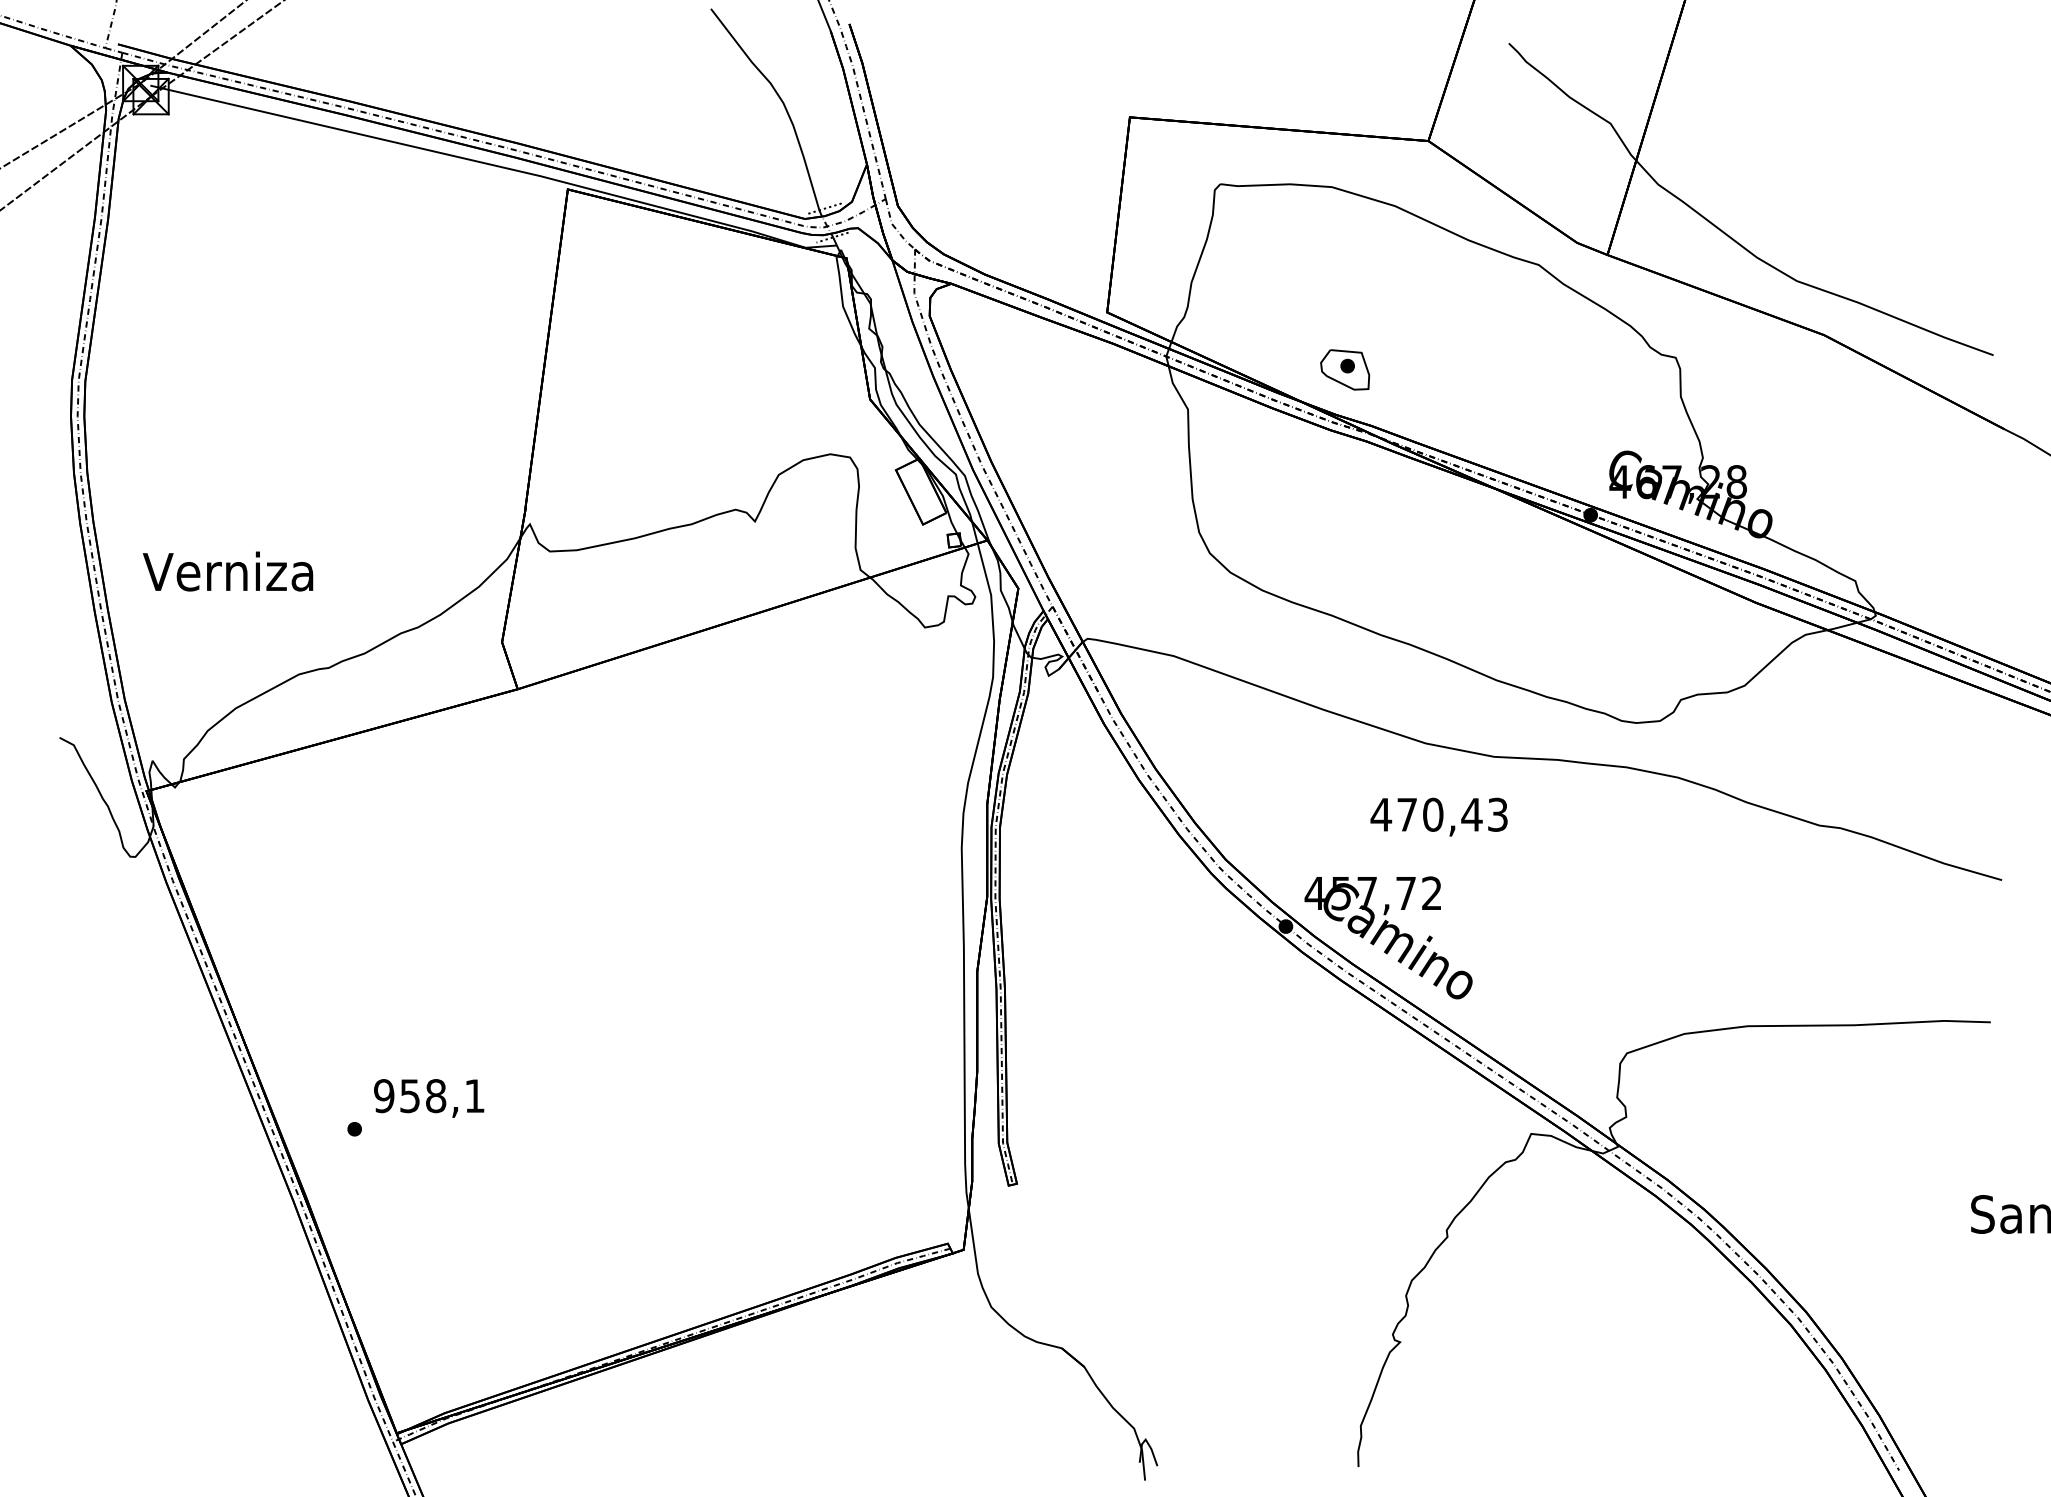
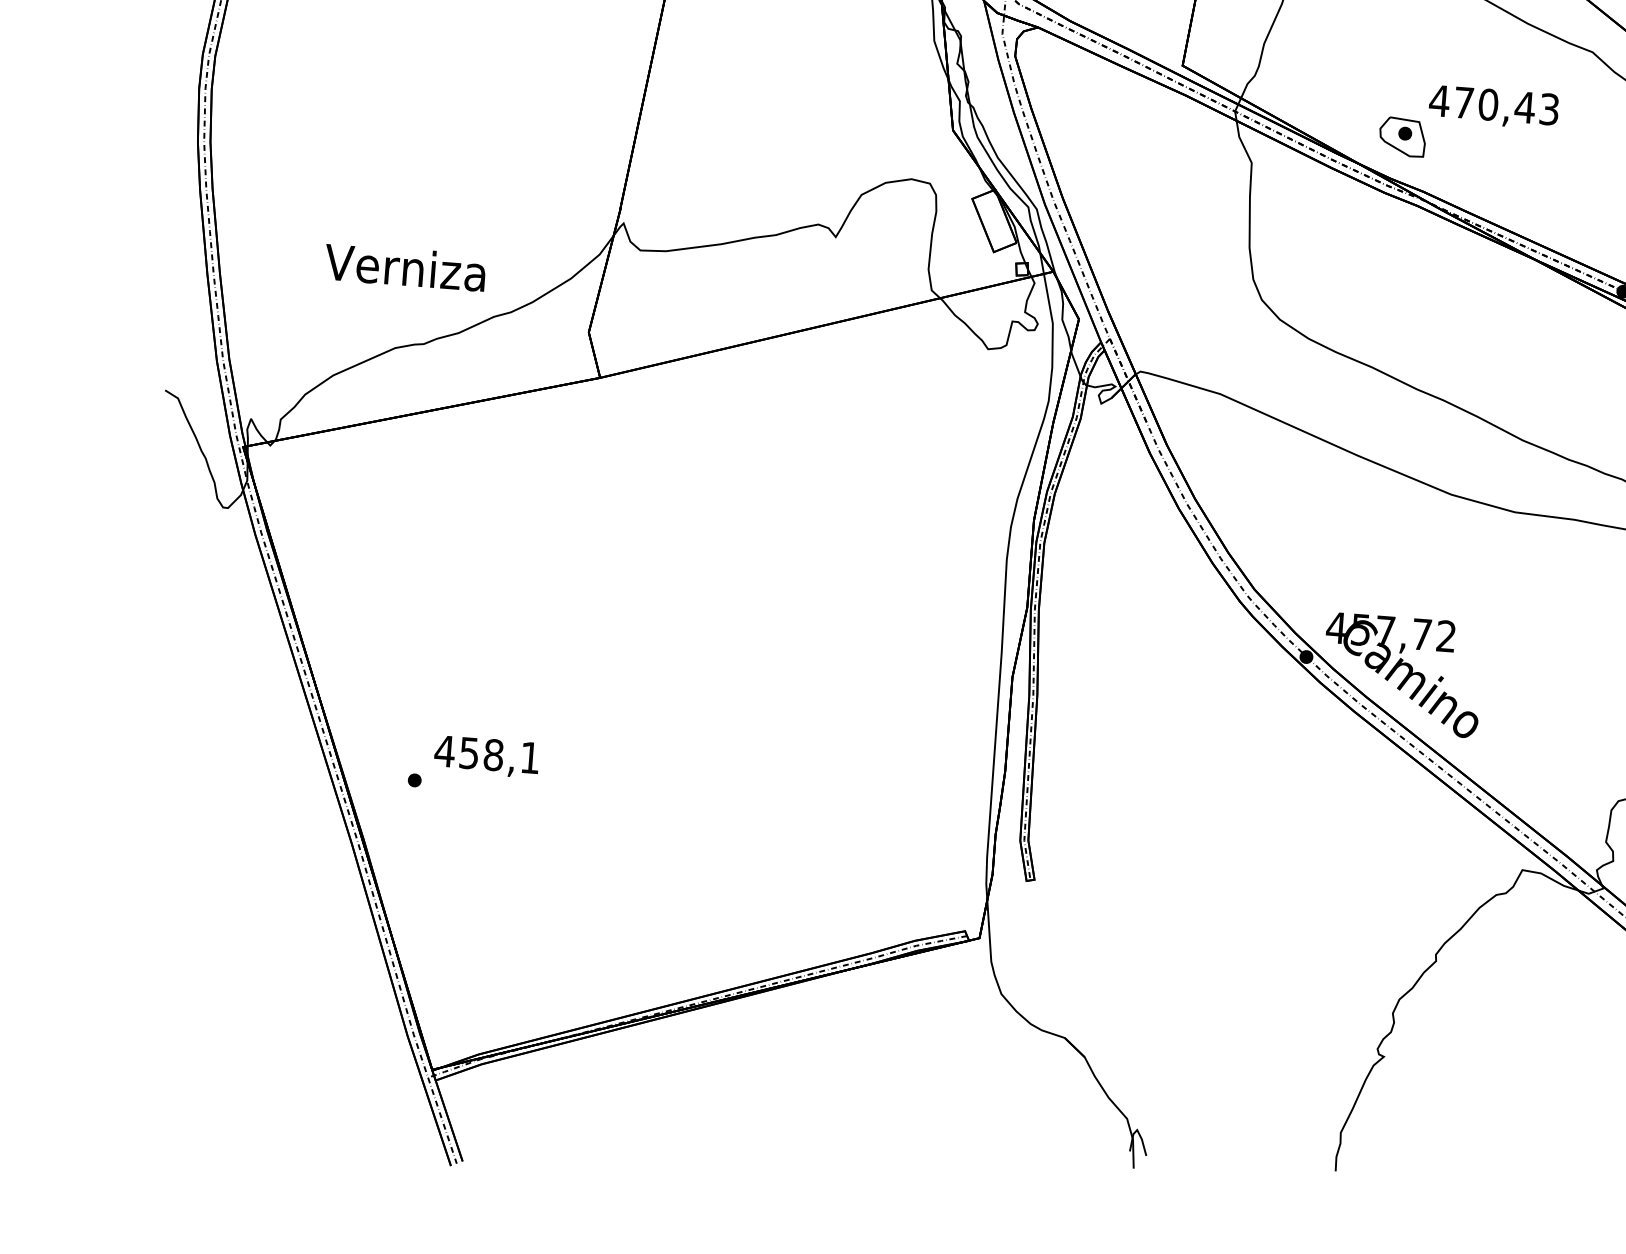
text: (227, 571) -> (404, 267), moved
text: (1438, 816) -> (1493, 106), moved
text: (383, 1096) -> (444, 751), 958,1 -> 458,1

